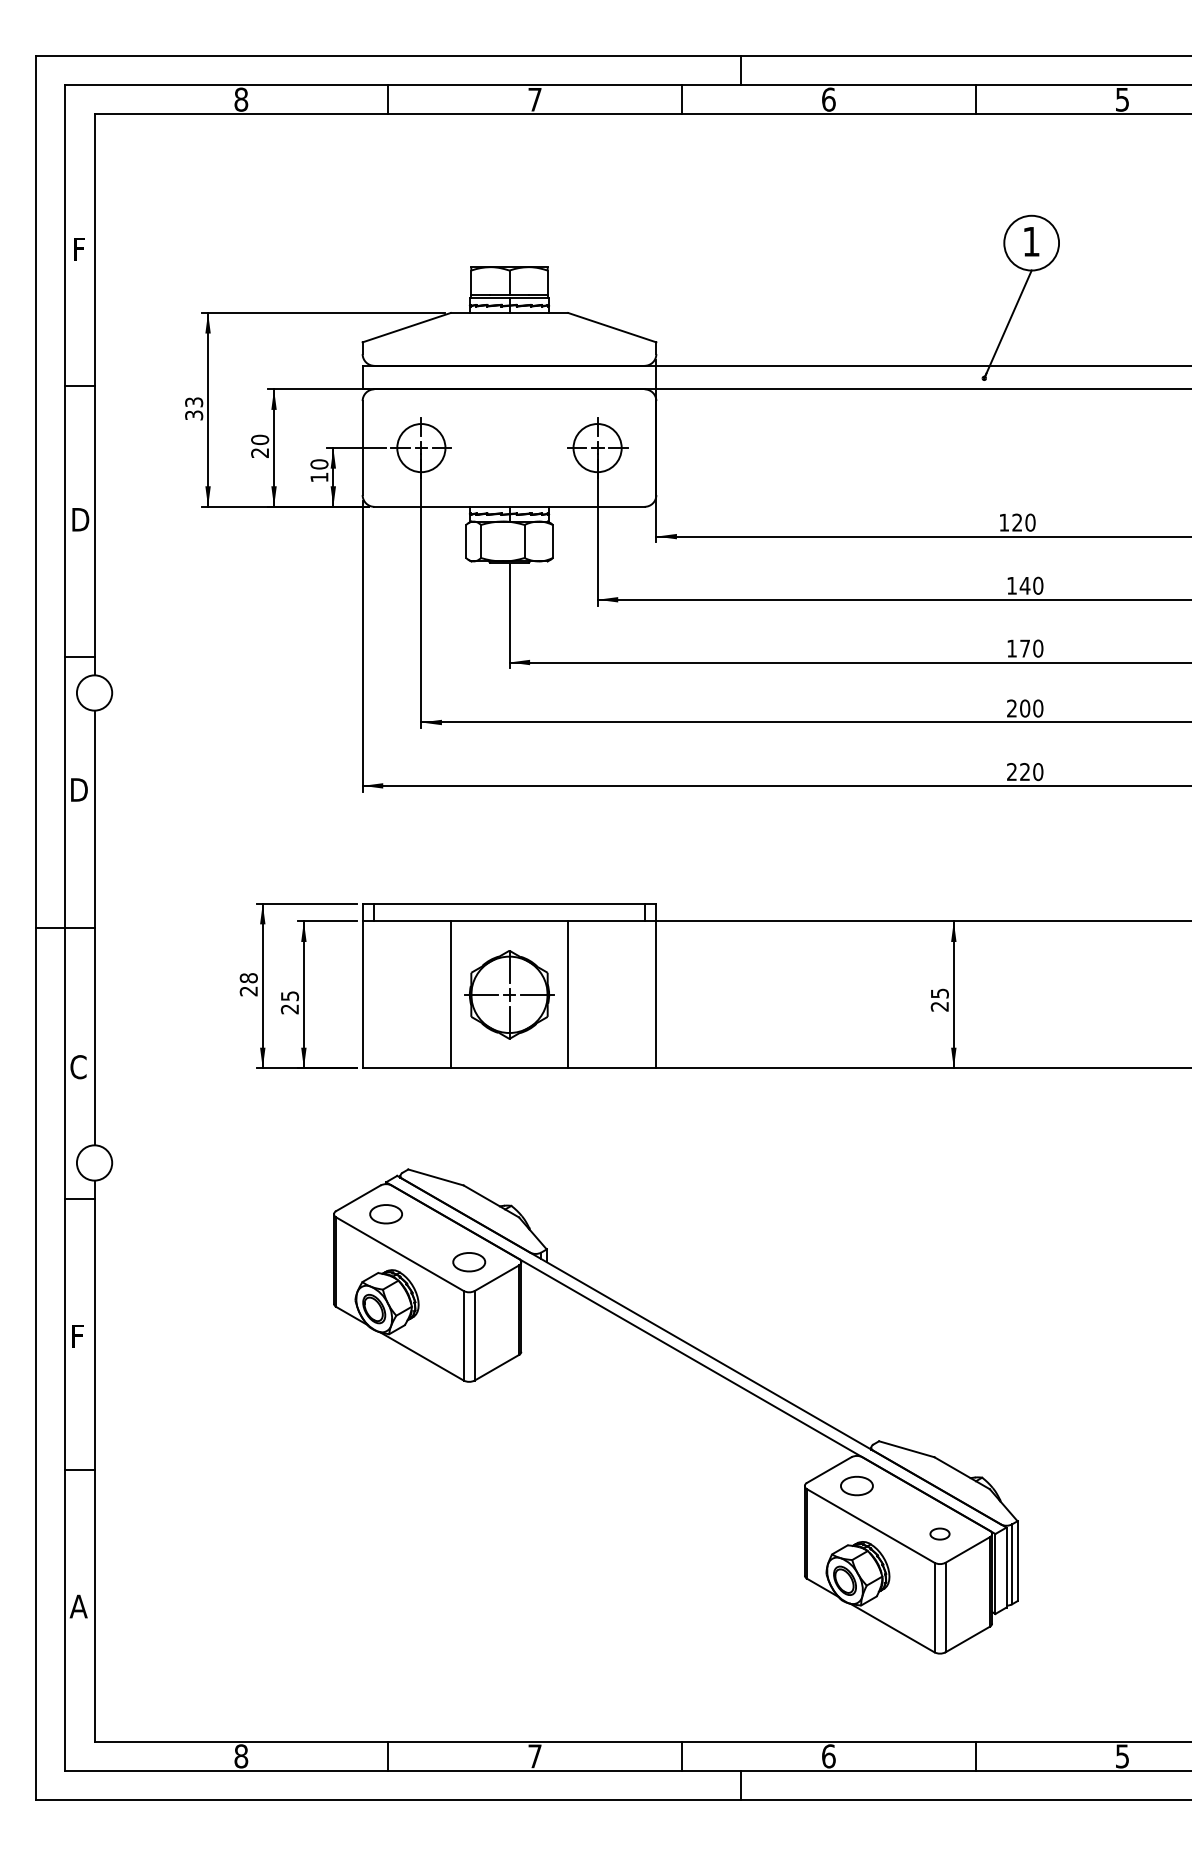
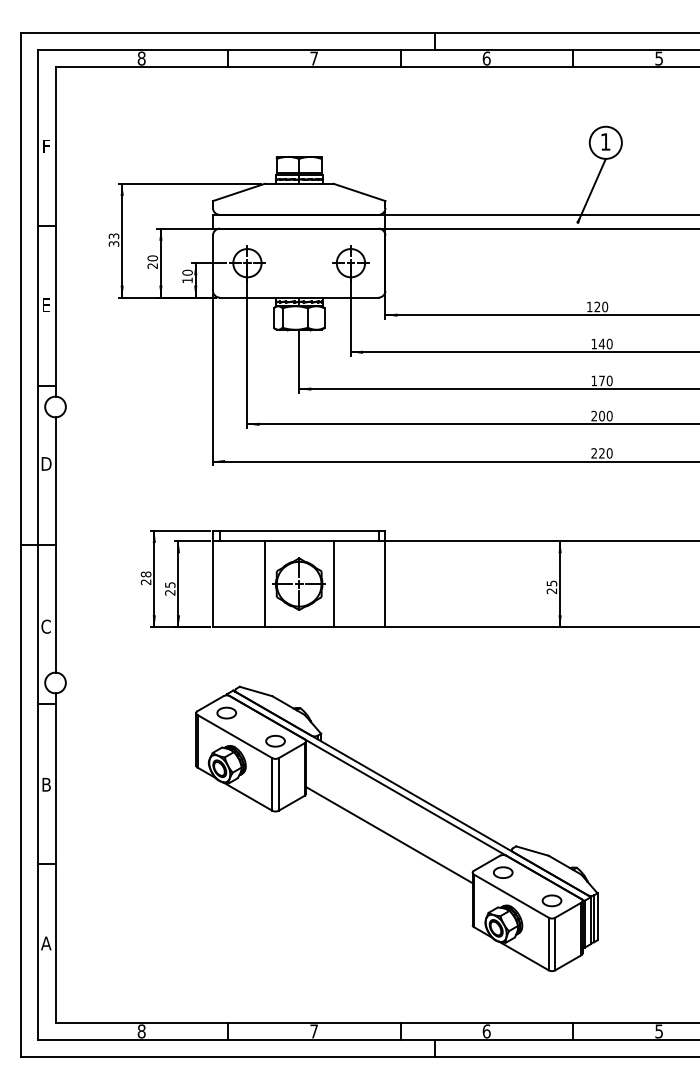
text: (80, 520) -> (47, 305), D -> E
text: (79, 1335) -> (46, 784), F -> B
line: (663, 1422) -> (389, 835), added
part: (939, 1533) -> (551, 900), size x1.67

